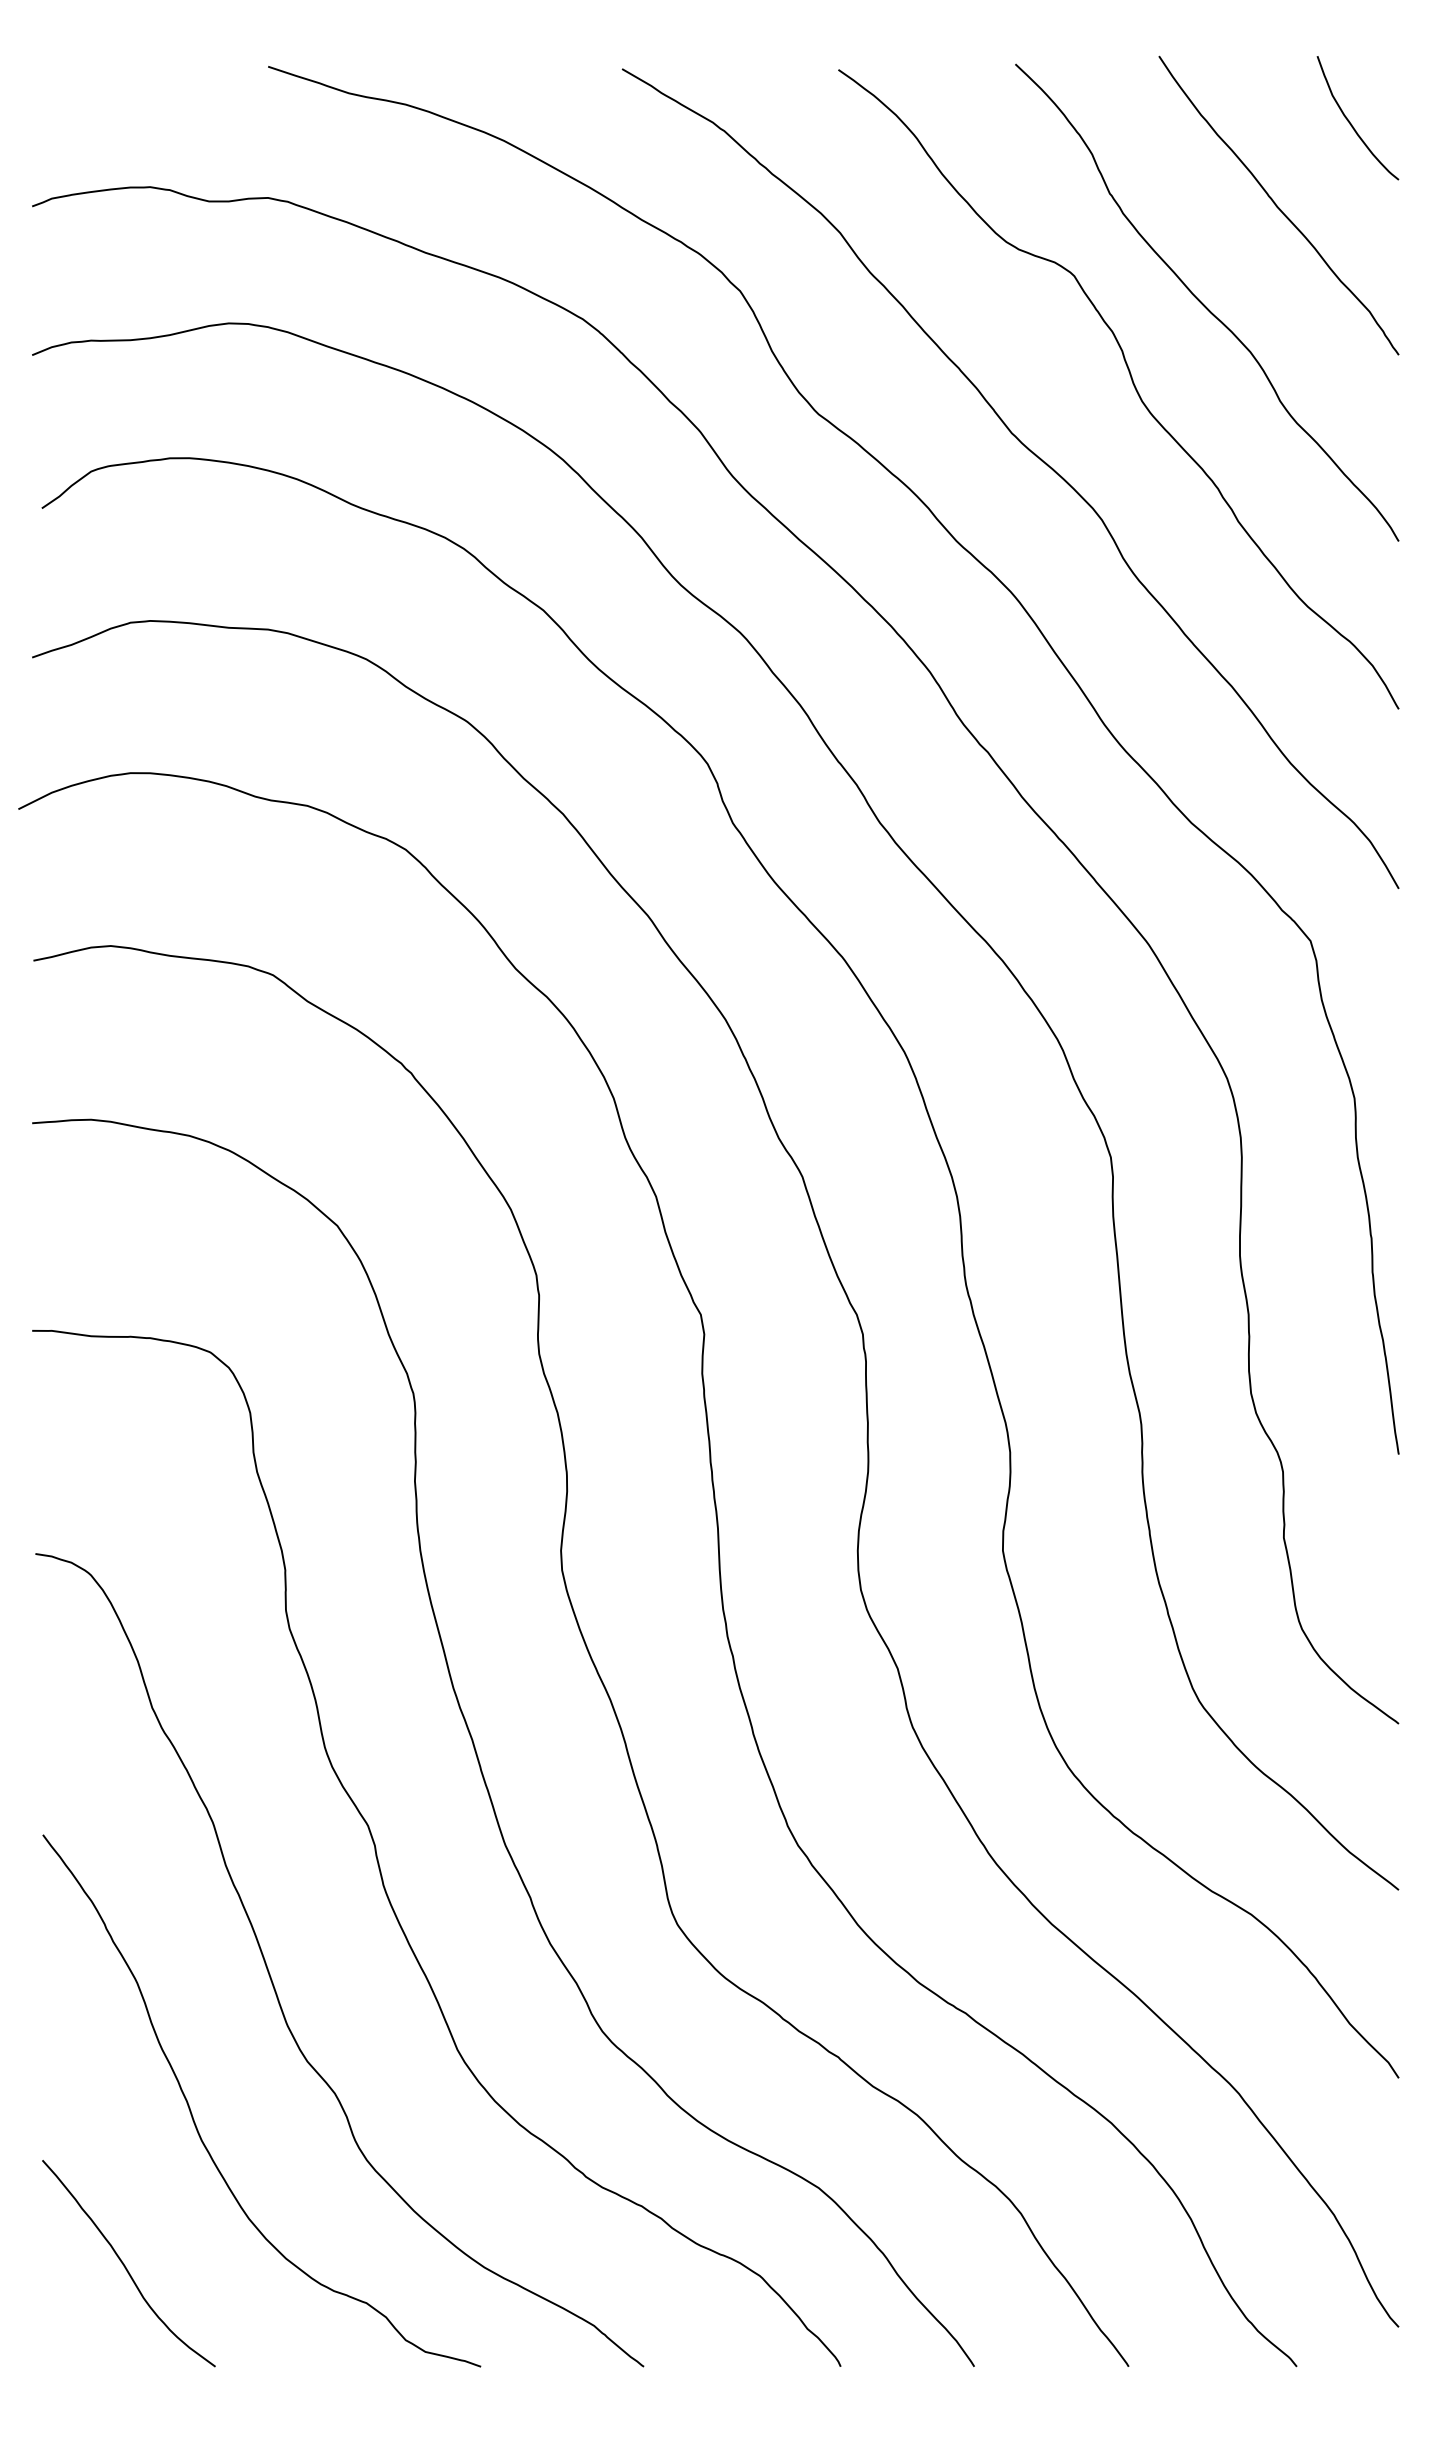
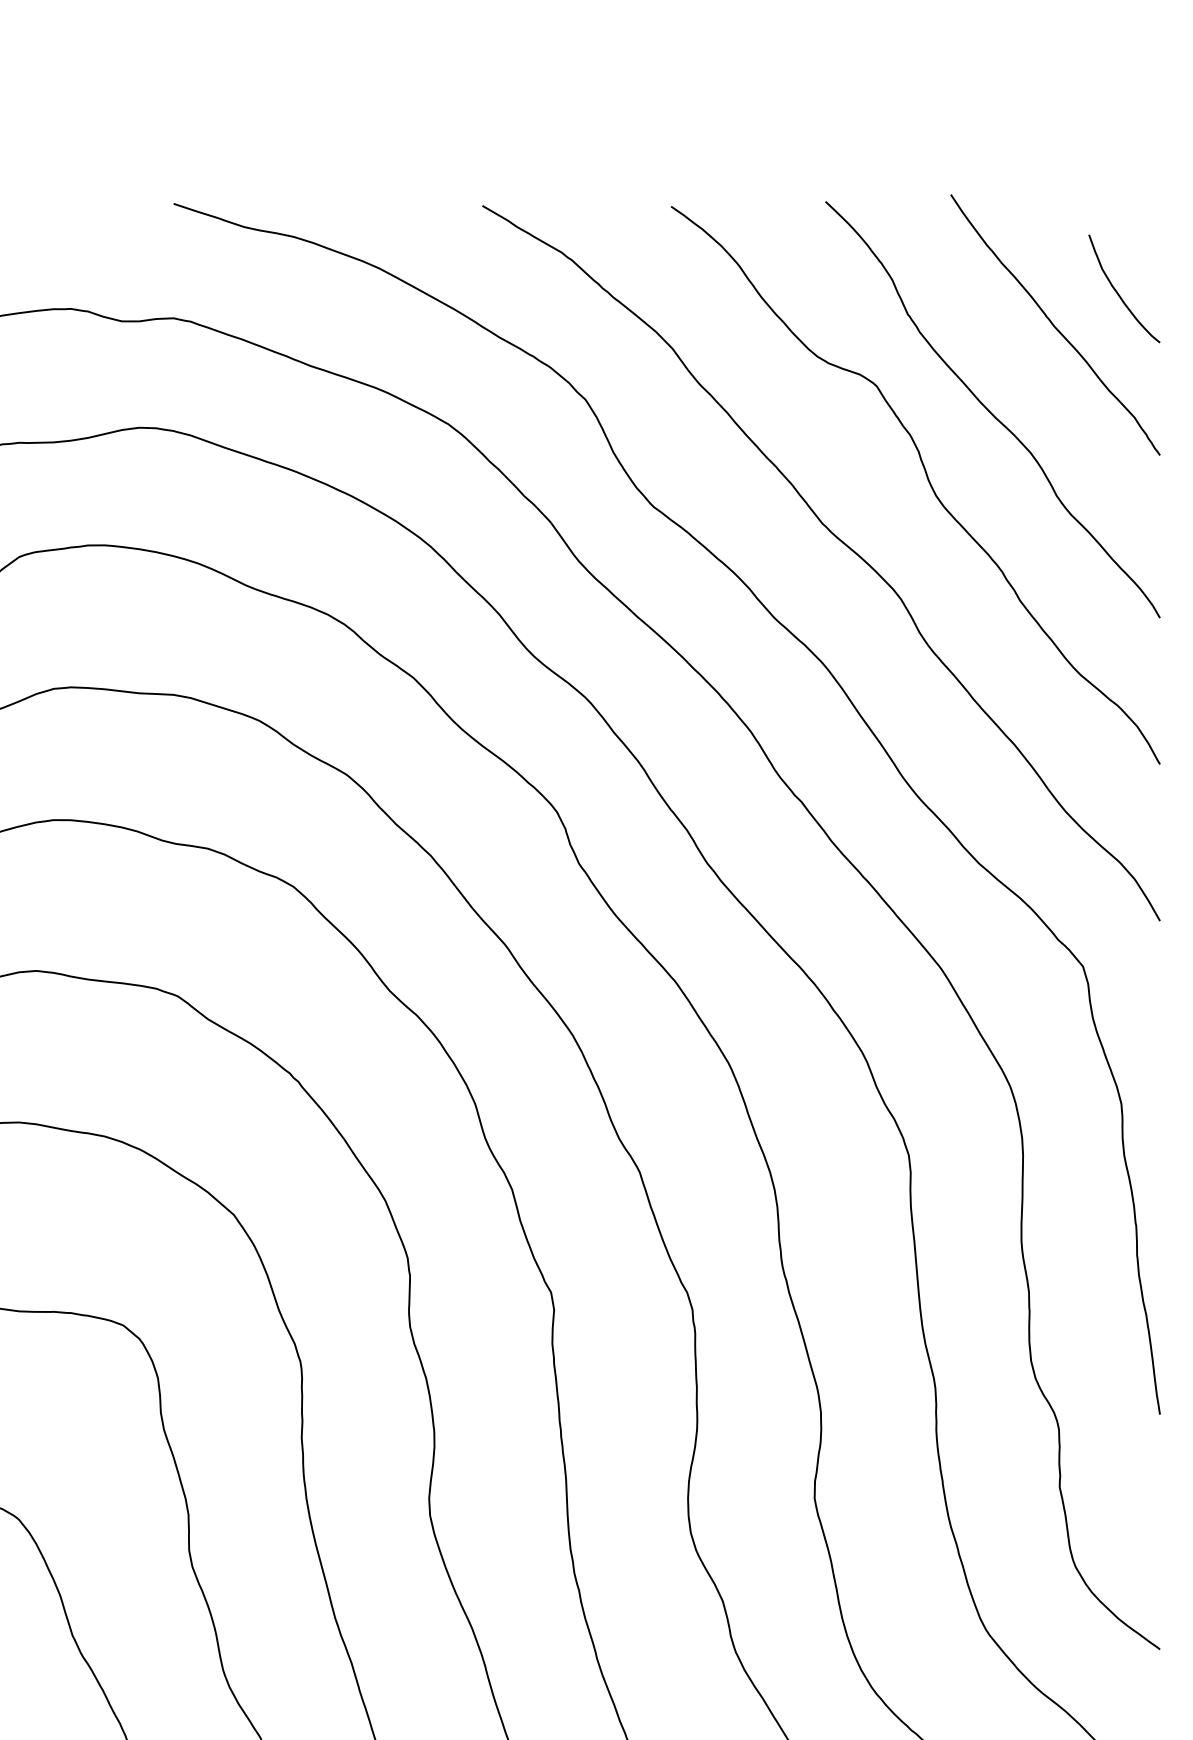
curve: (1351, 123) -> (1118, 293), moved

